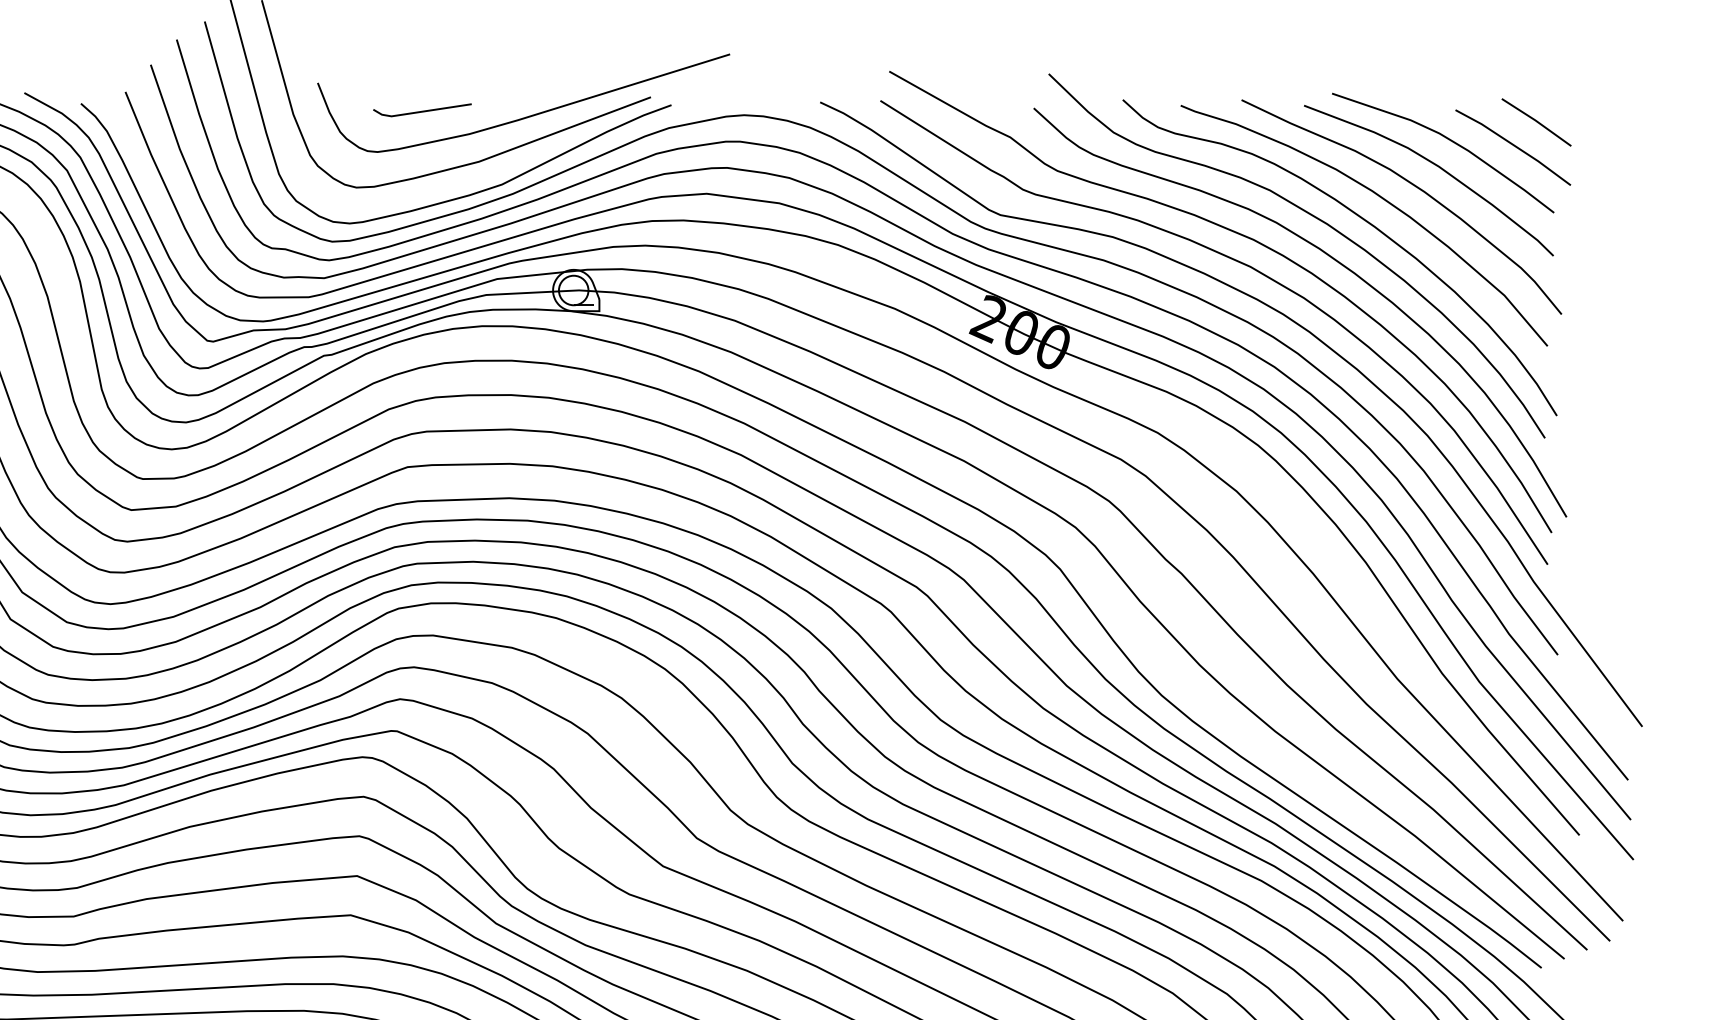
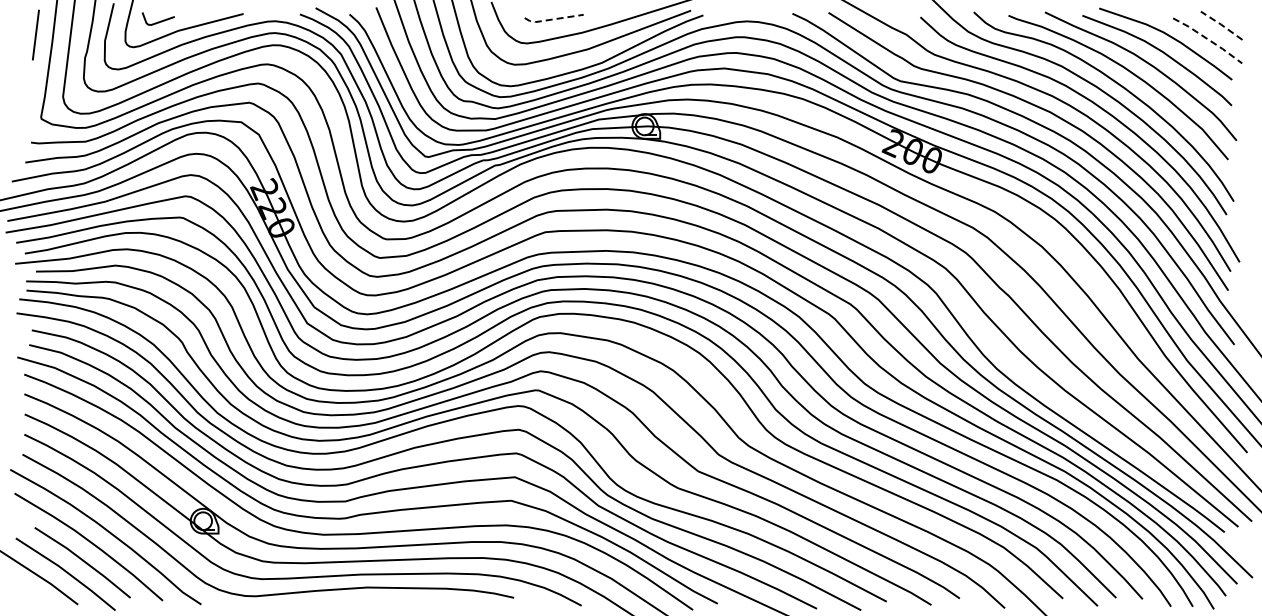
line: (421, 112) -> (553, 19), solid -> dashed
line: (1536, 122) -> (1221, 25), solid -> dashed
line: (1514, 145) -> (1208, 39), solid -> dashed

